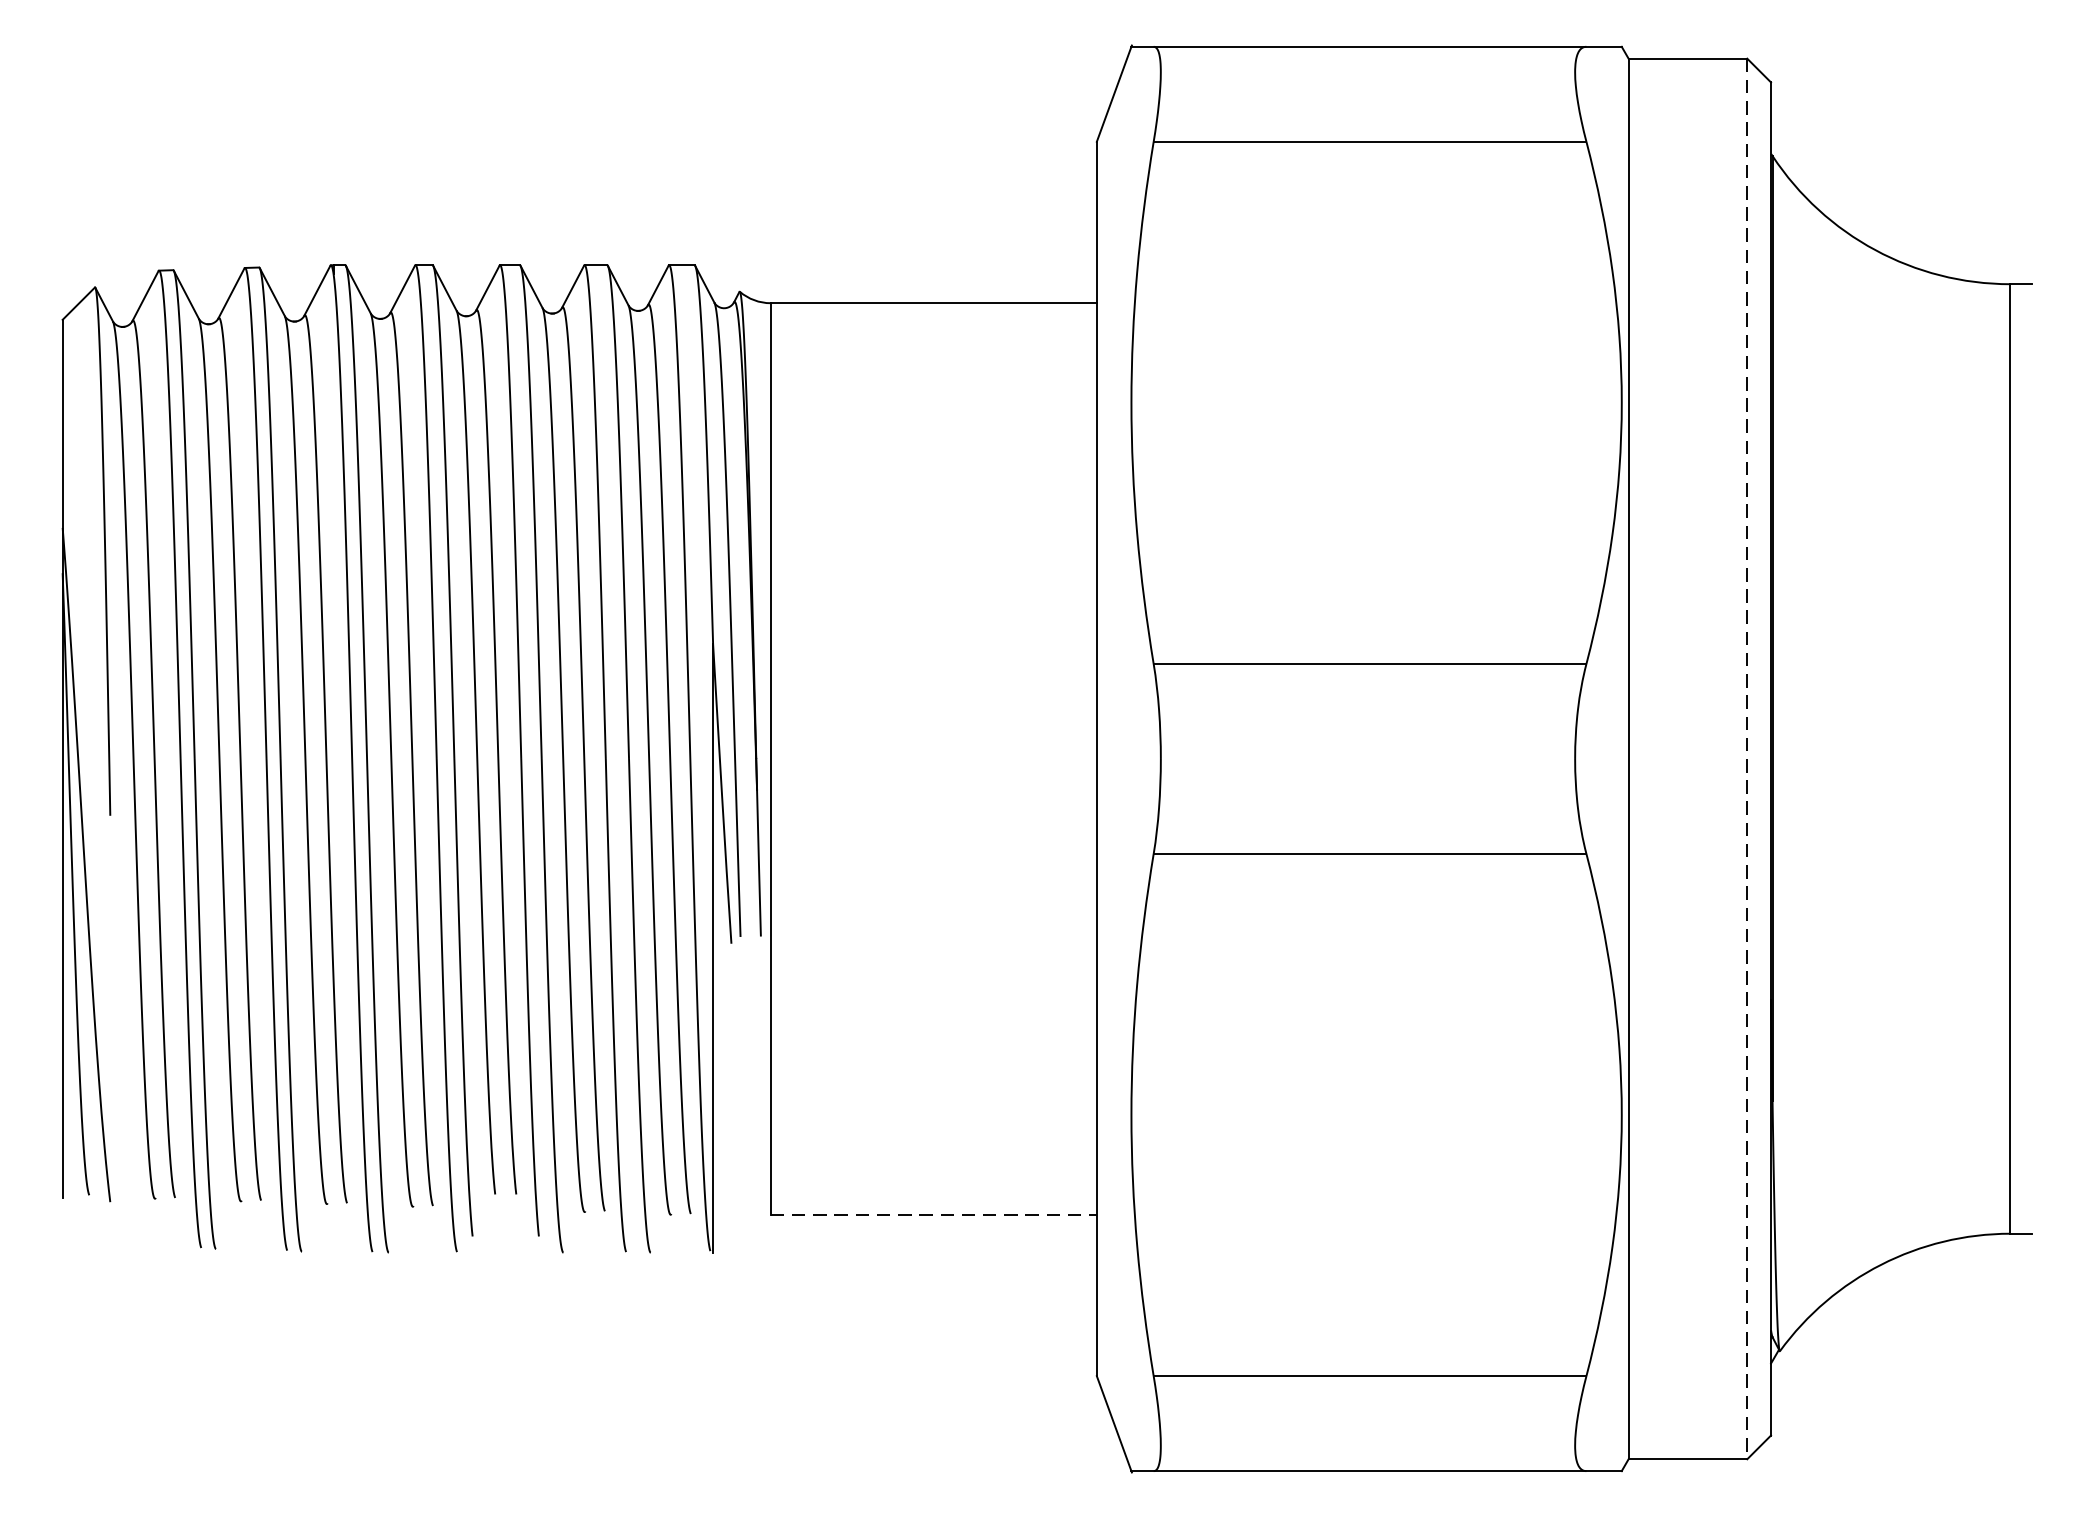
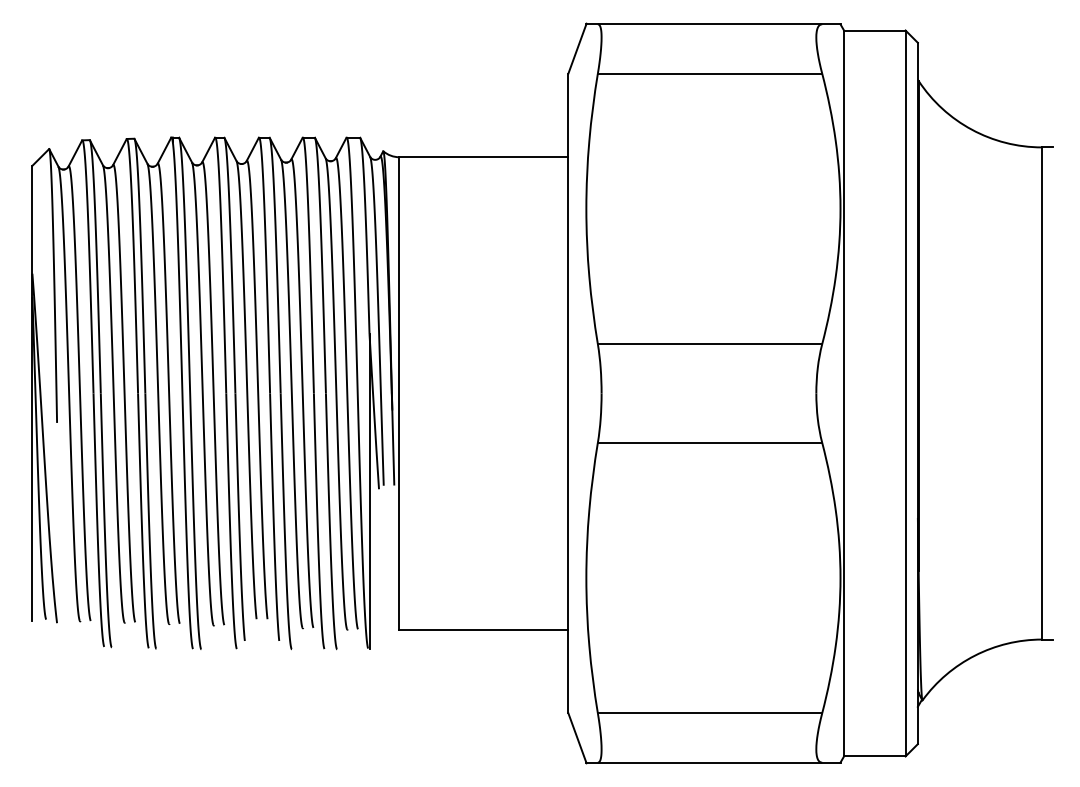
line: (1747, 759) -> (905, 393), dashed -> solid
line: (932, 1214) -> (483, 629), dashed -> solid

